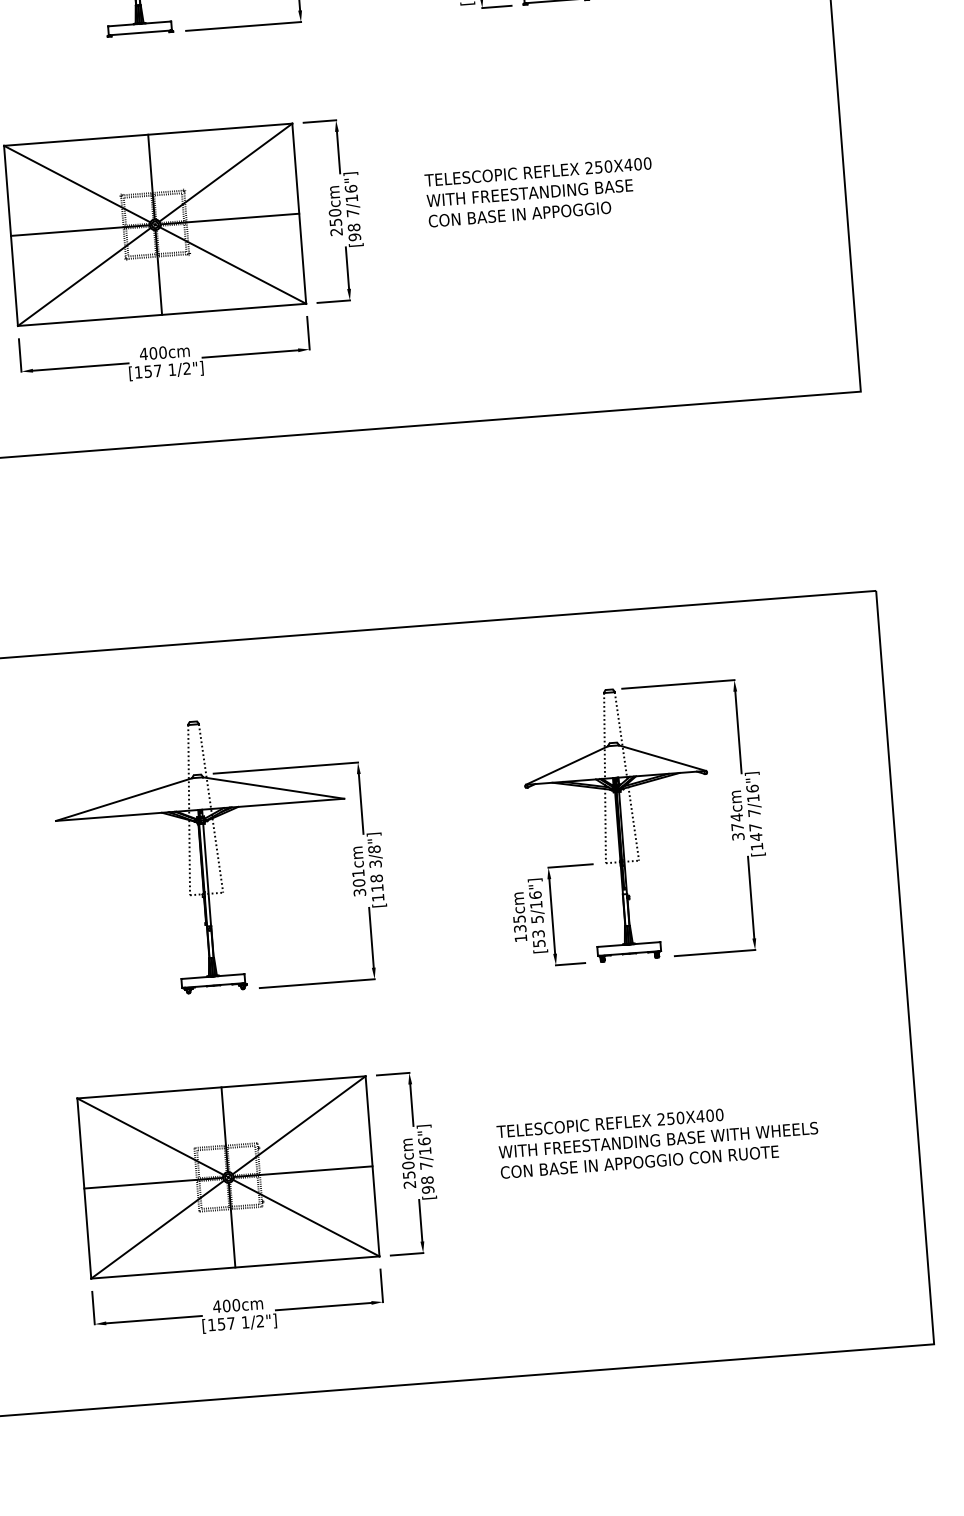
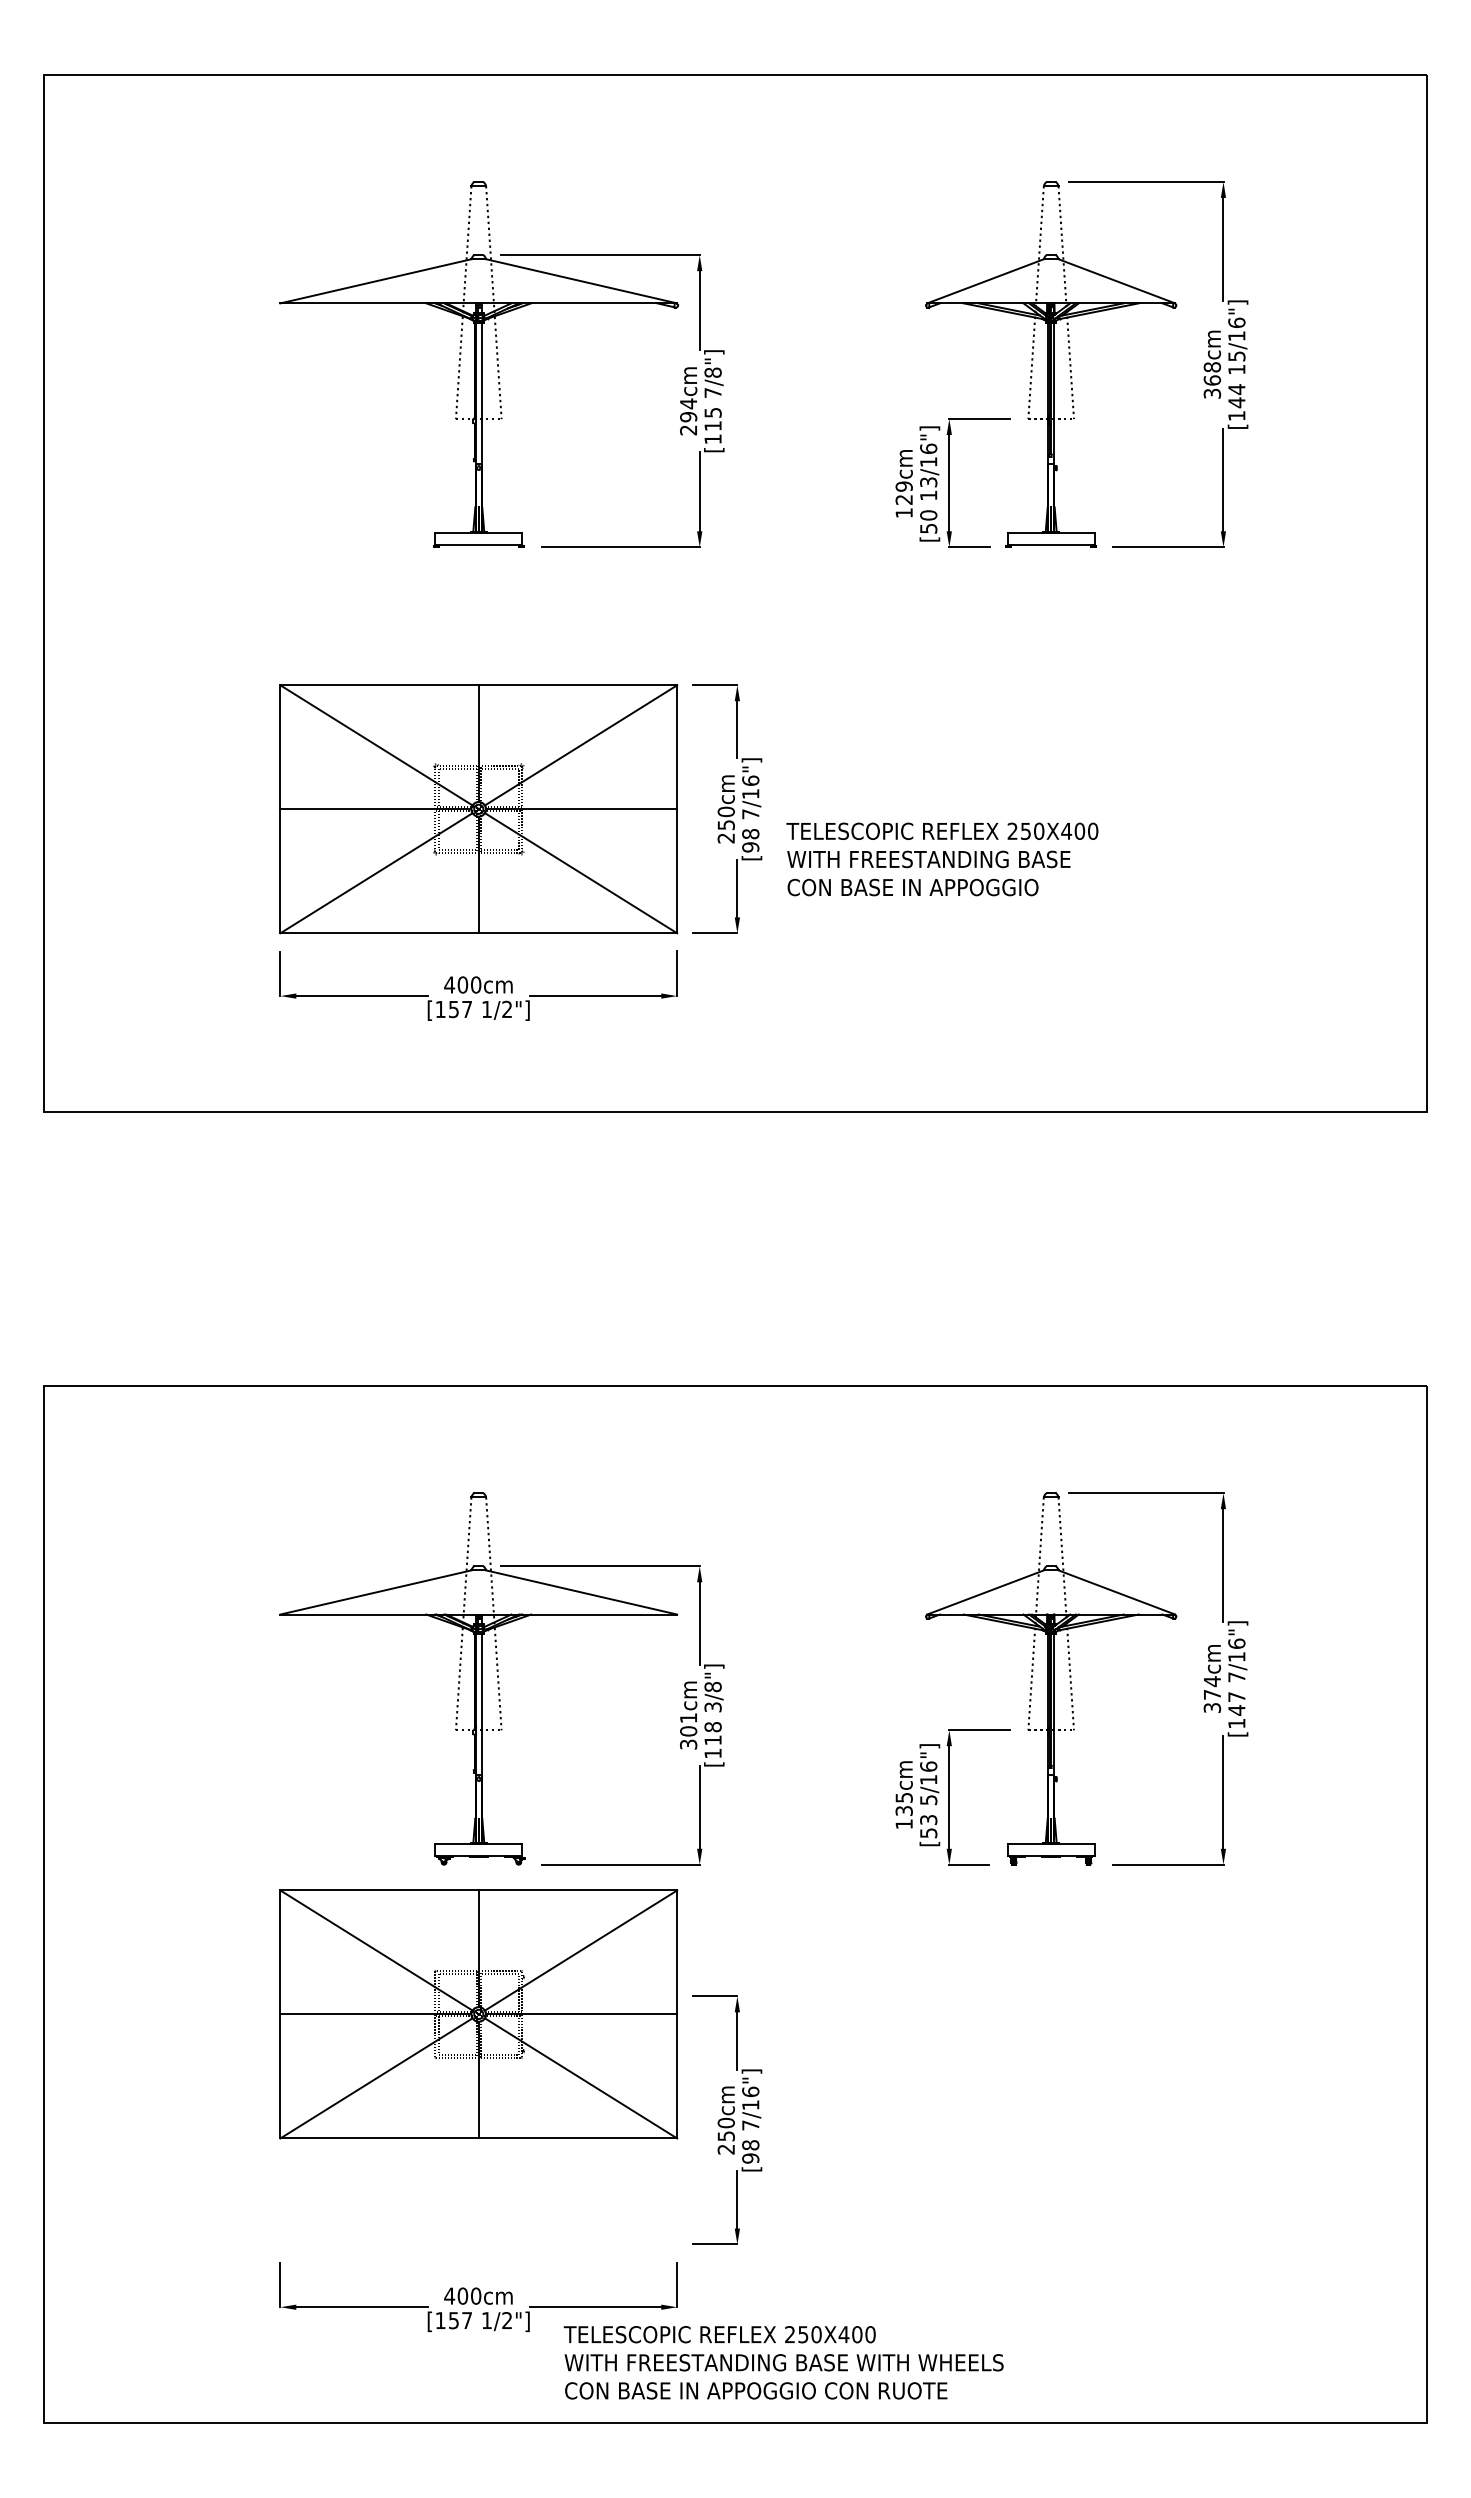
text: (539, 192) -> (942, 859), moved
text: (658, 1140) -> (783, 2362), moved
part: (228, 1177) -> (478, 2014), moved

